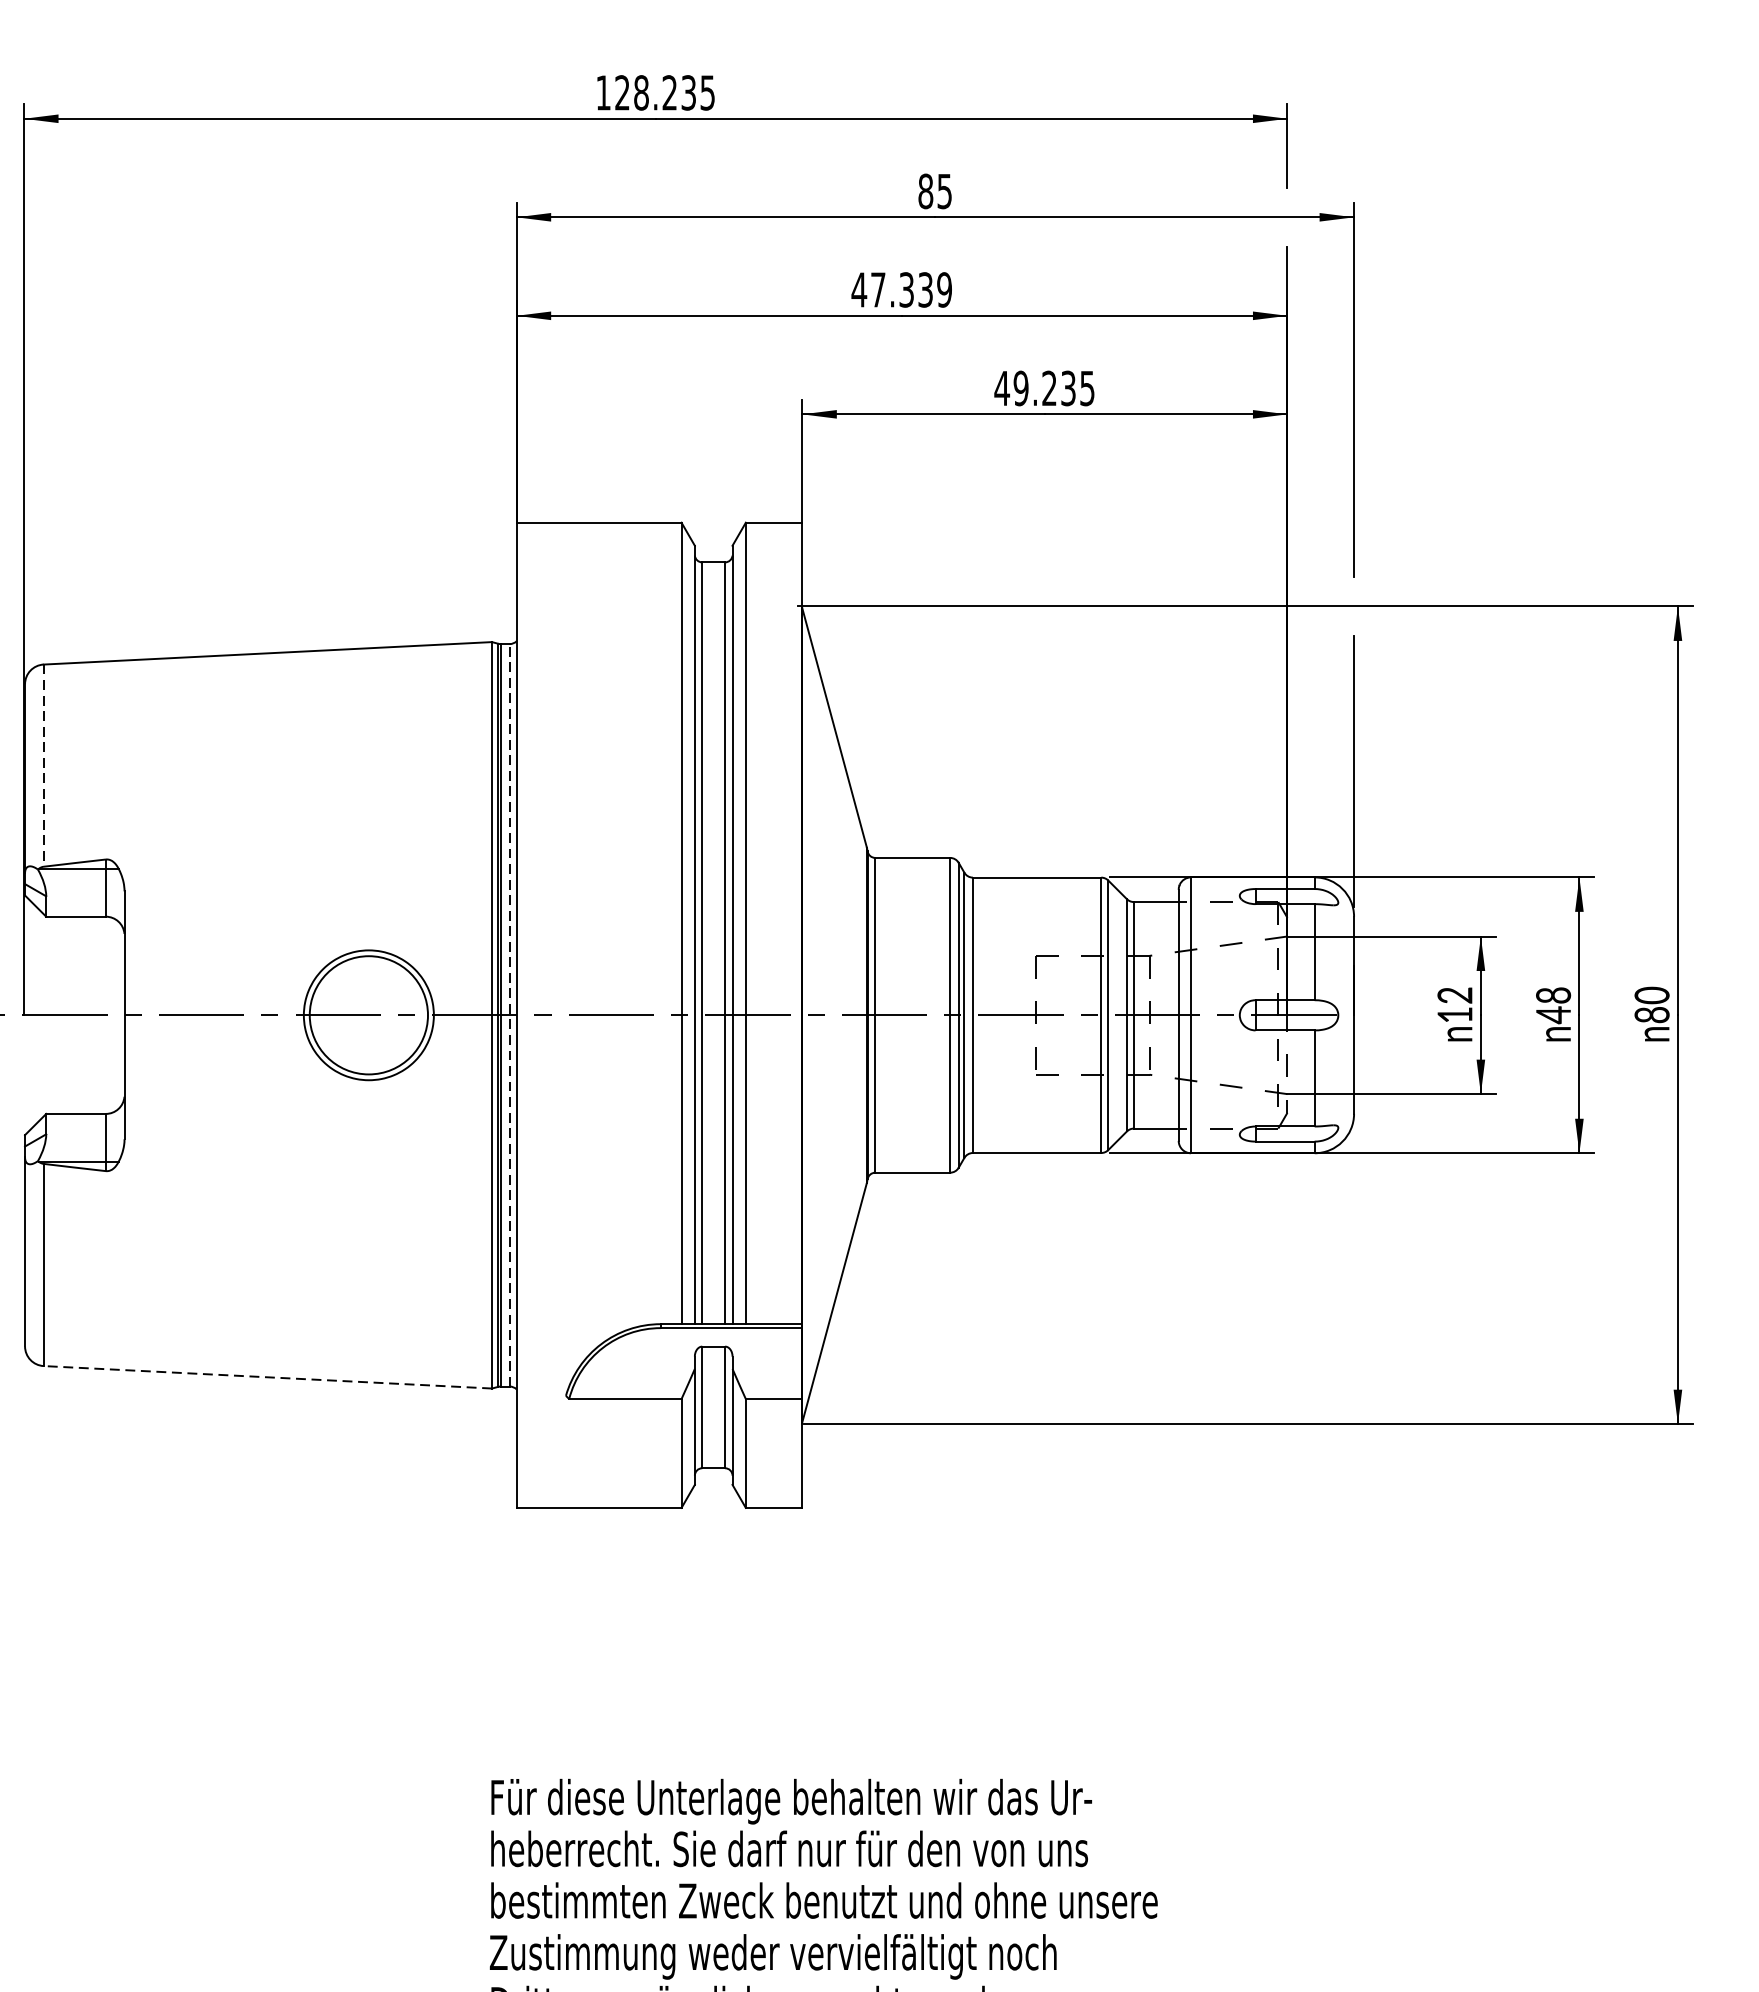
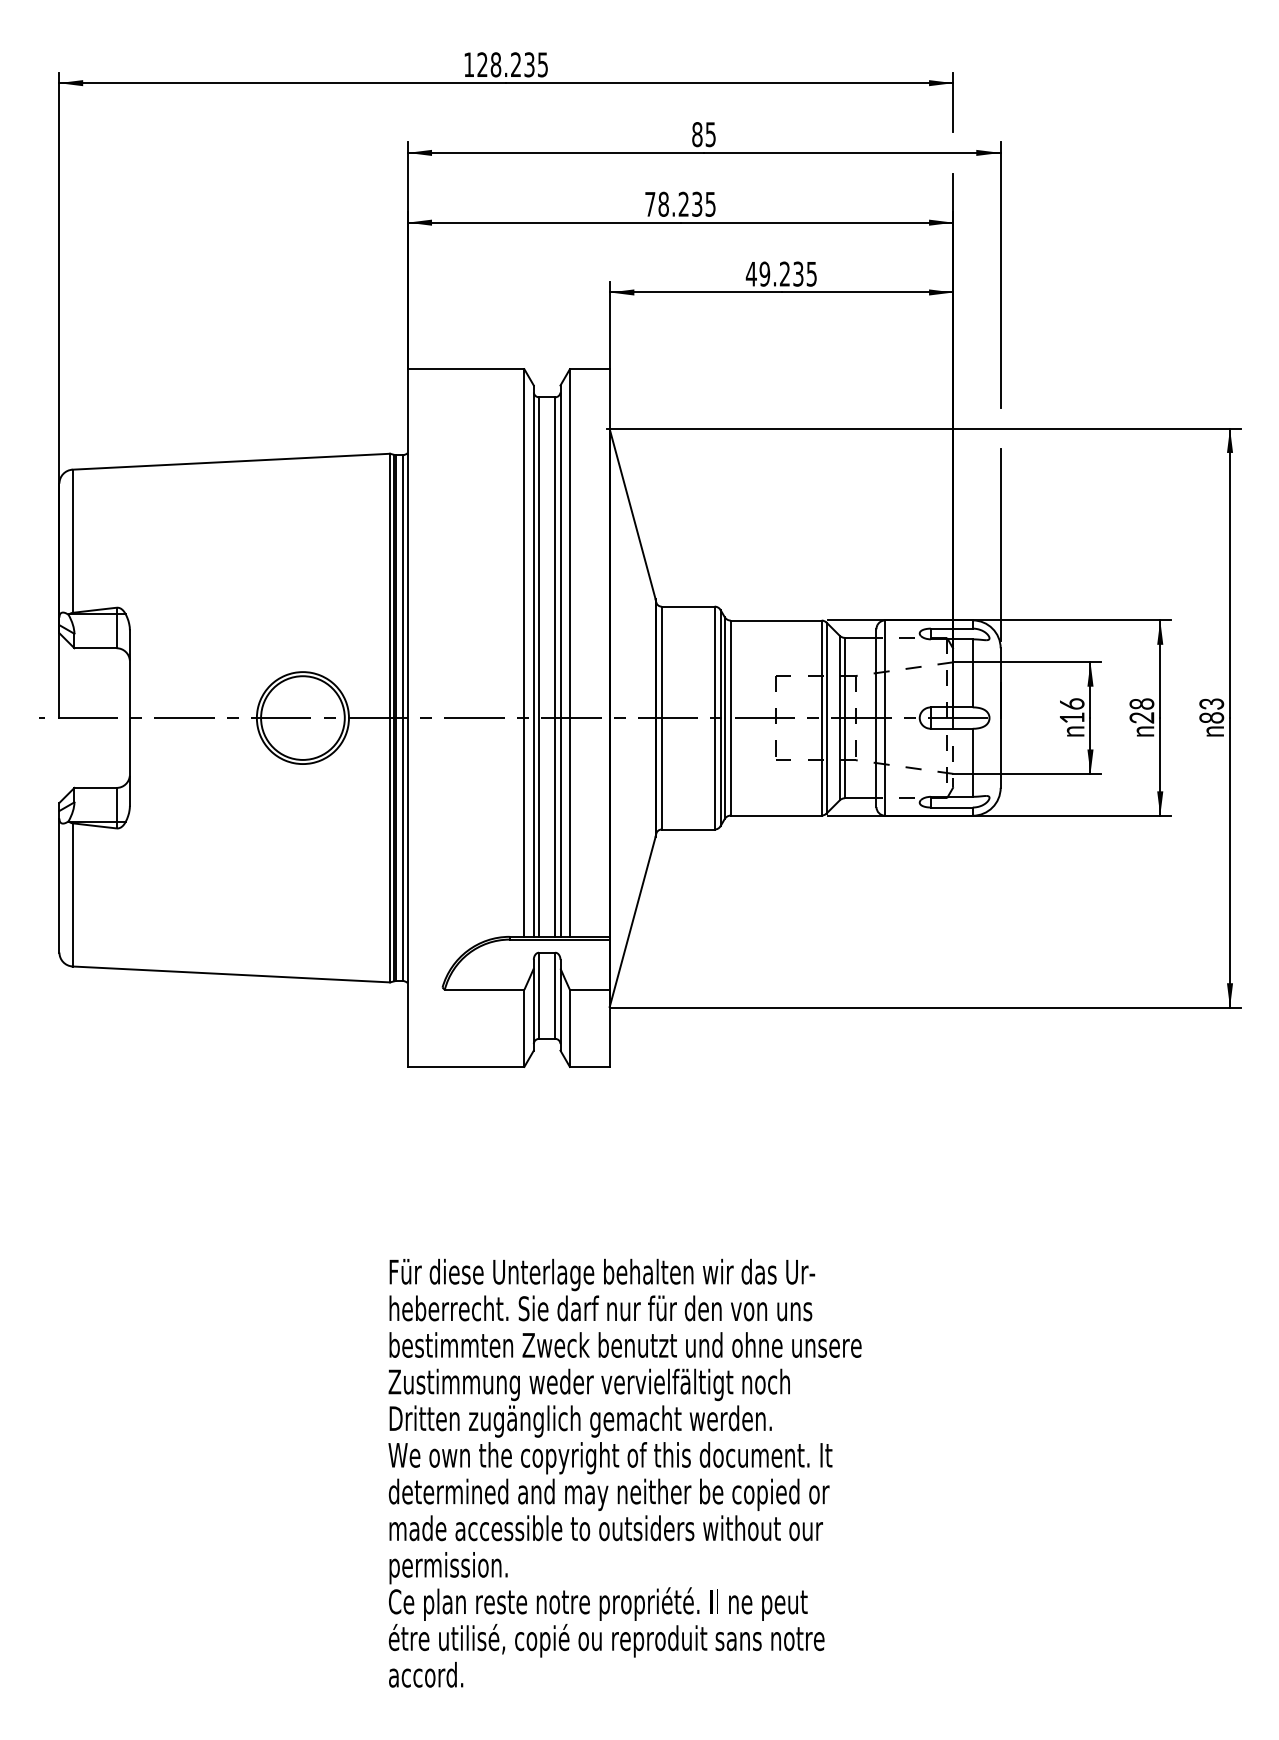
text: (900, 288) -> (679, 203), 47.339 -> 78.235
line: (43, 765) -> (72, 541), dashed -> solid
text: (1454, 994) -> (1071, 703), 12 -> 16
text: (1651, 994) -> (1211, 703), 80 -> 83
text: (1552, 1014) -> (1141, 717), 48 -> 28
line: (509, 1015) -> (402, 718), dashed -> solid
line: (268, 1377) -> (231, 974), dashed -> solid

